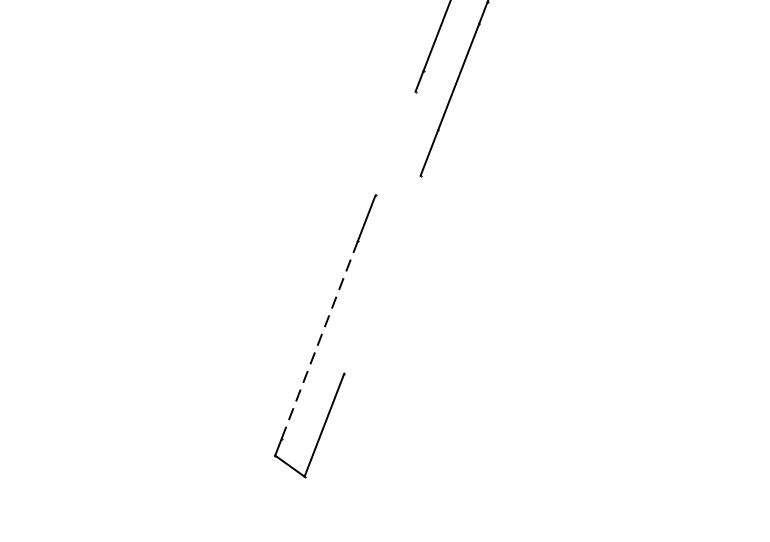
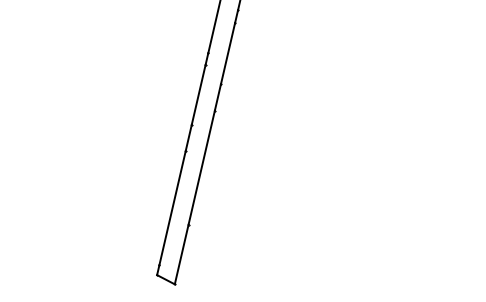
line: (395, 144) -> (198, 95), added
line: (382, 274) -> (201, 167), added
line: (320, 338) -> (172, 207), dashed -> solid

